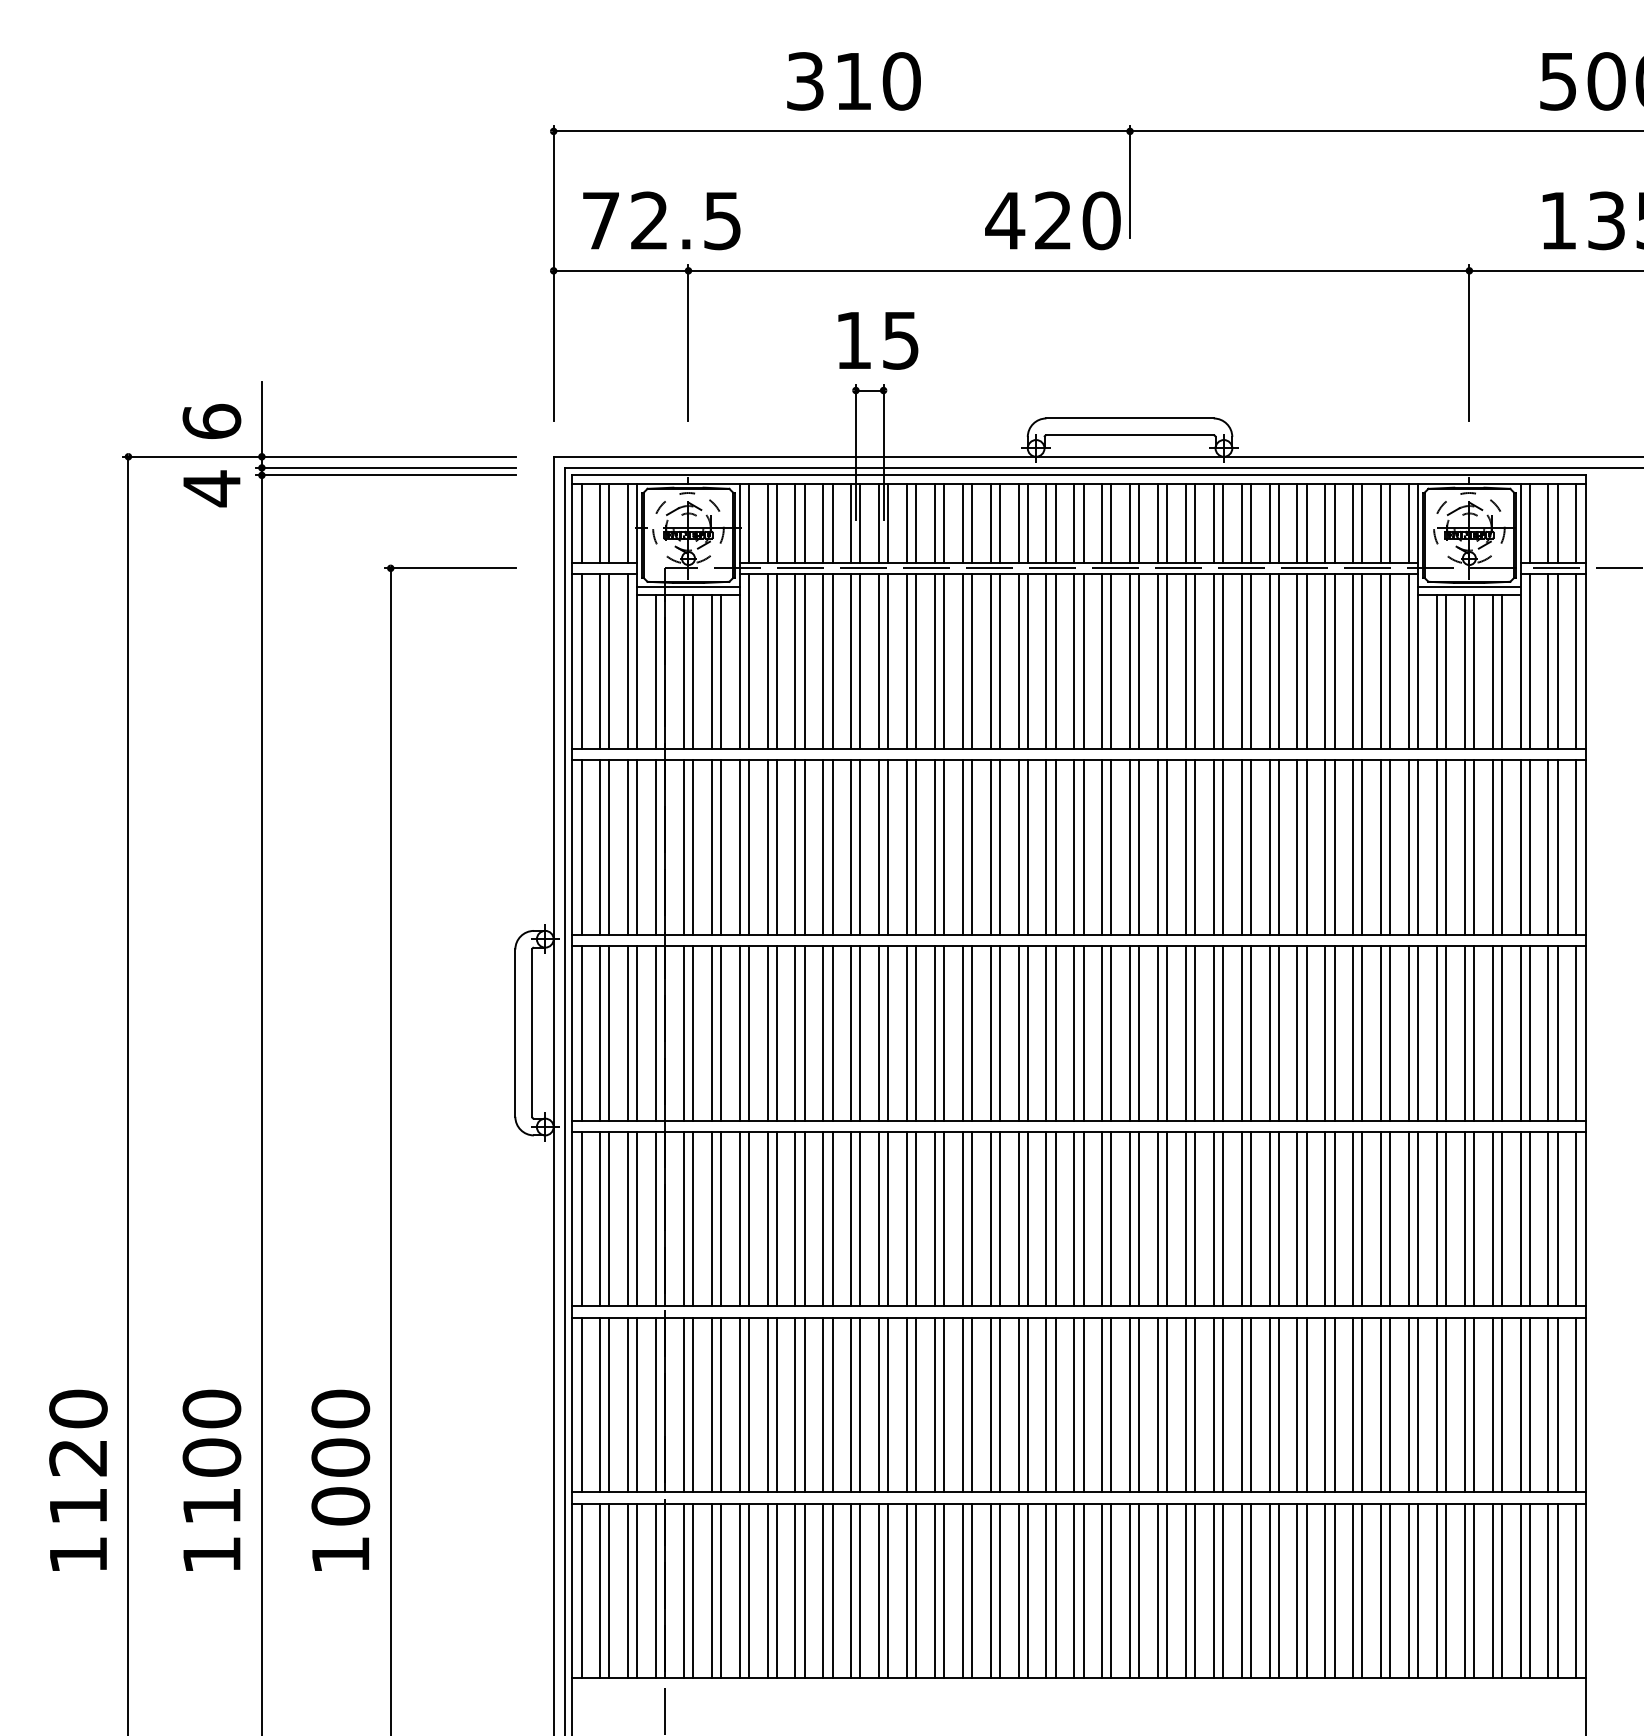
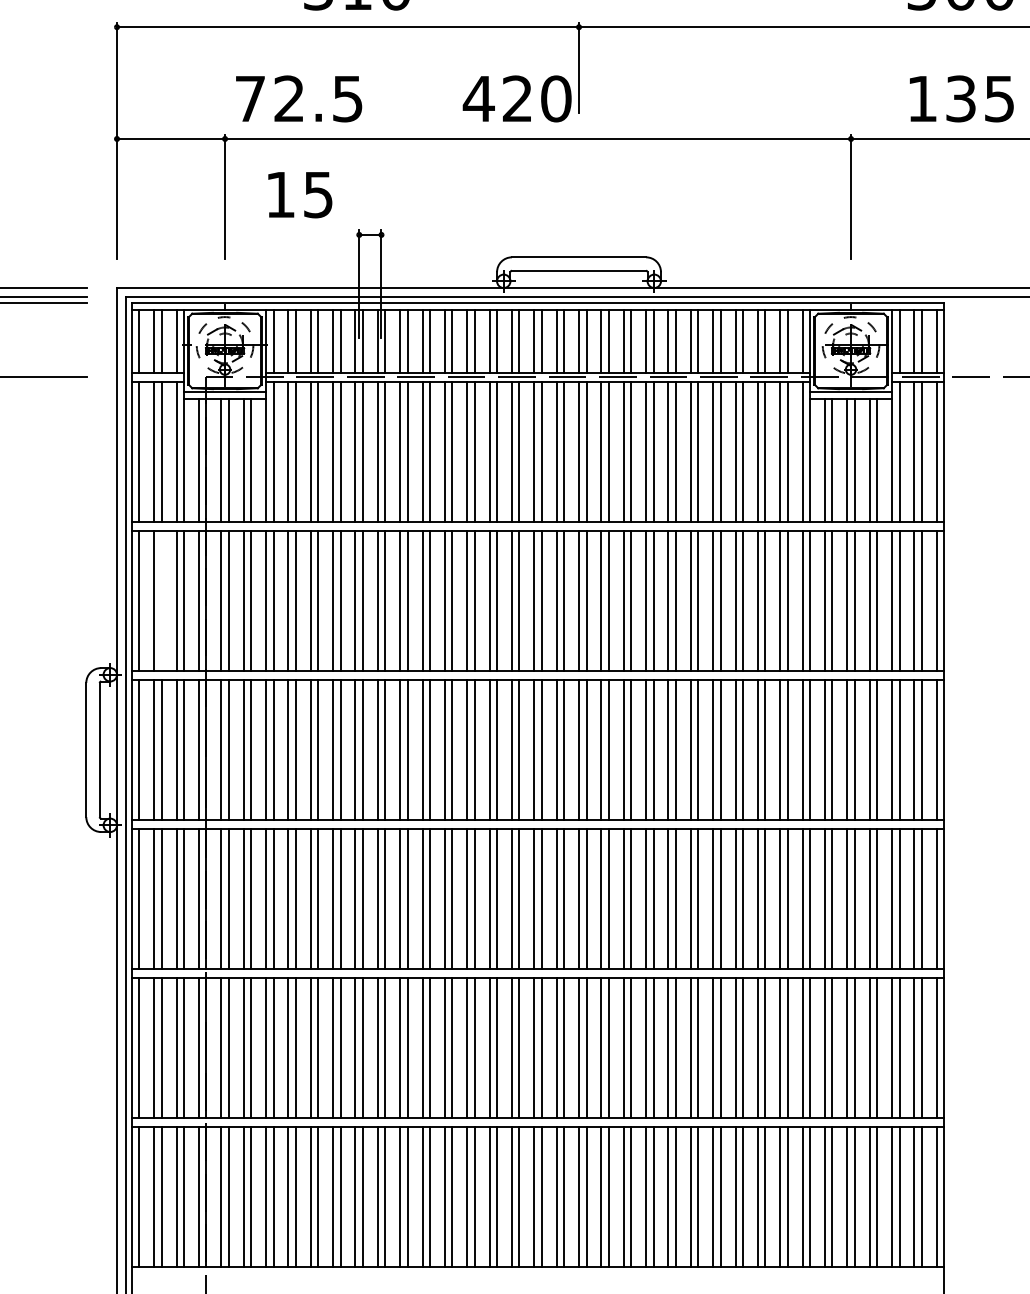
text: (661, 220) -> (298, 98), moved
text: (878, 340) -> (300, 194), moved
line: (609, 846) -> (161, 600), removed

